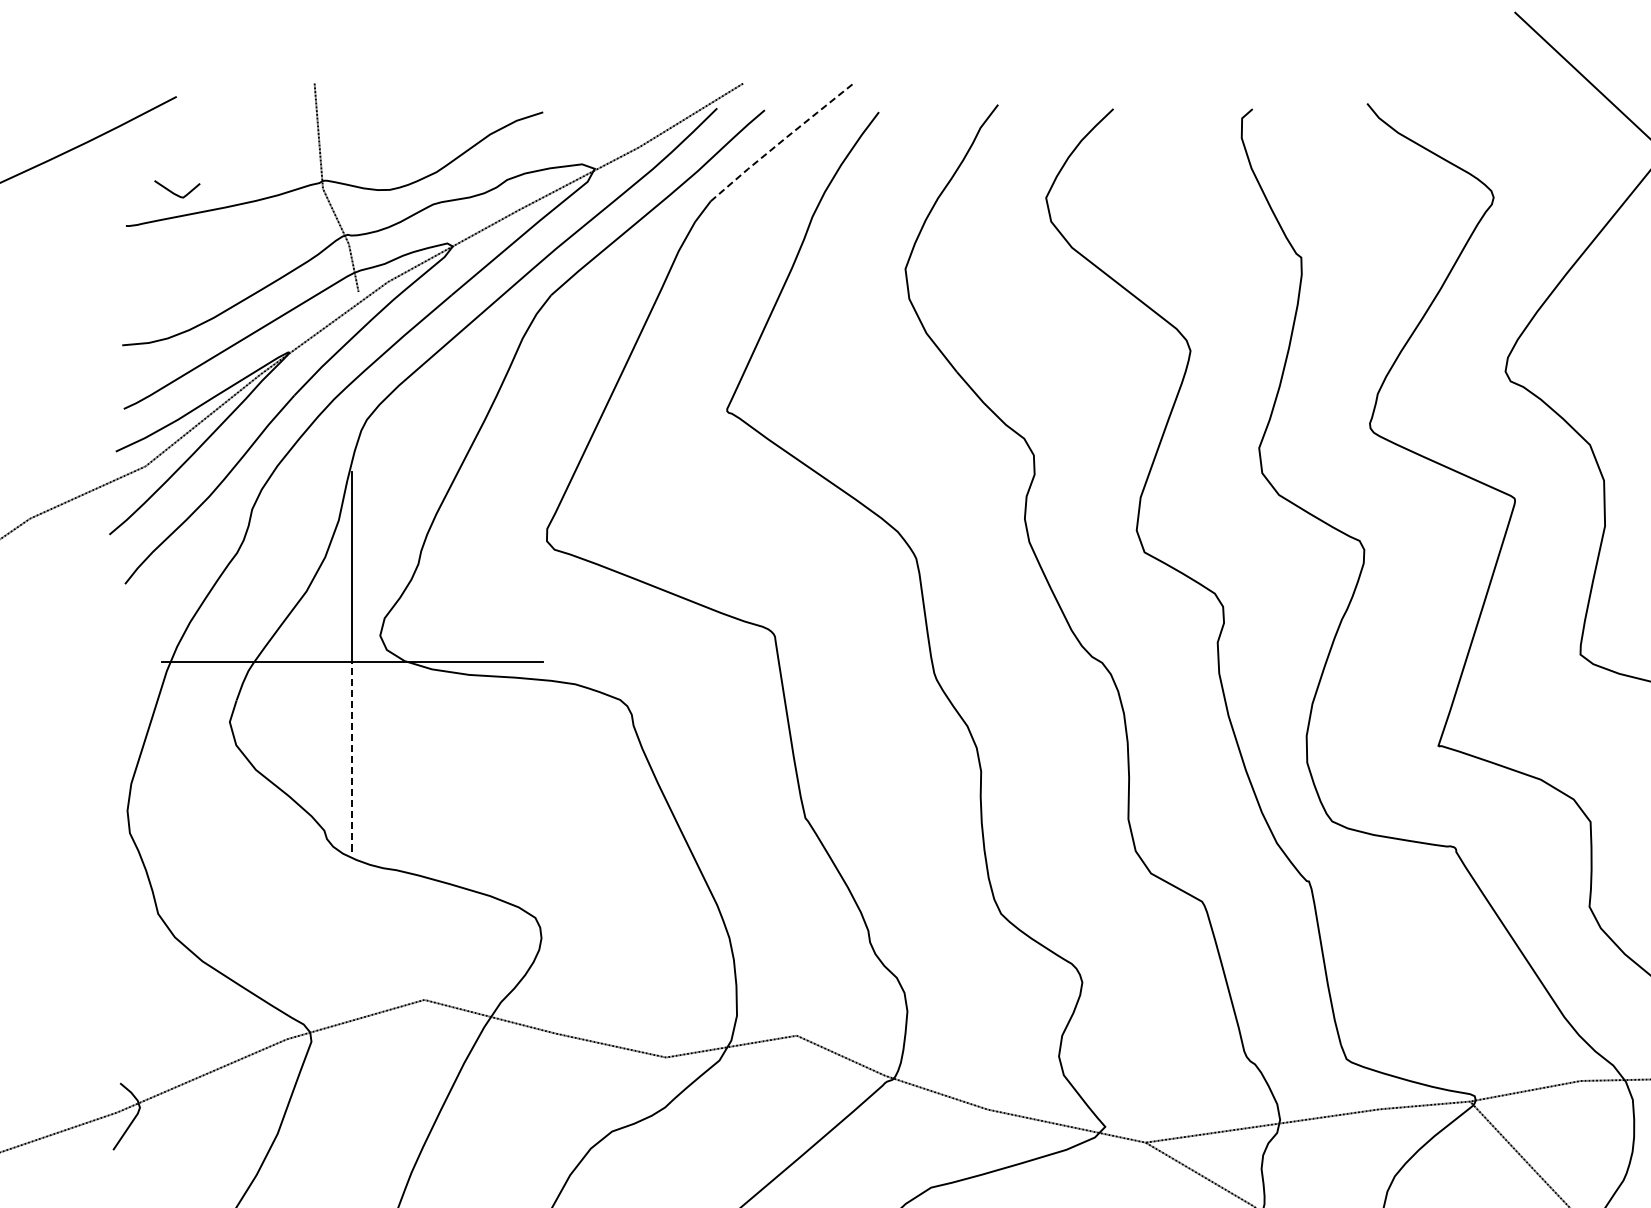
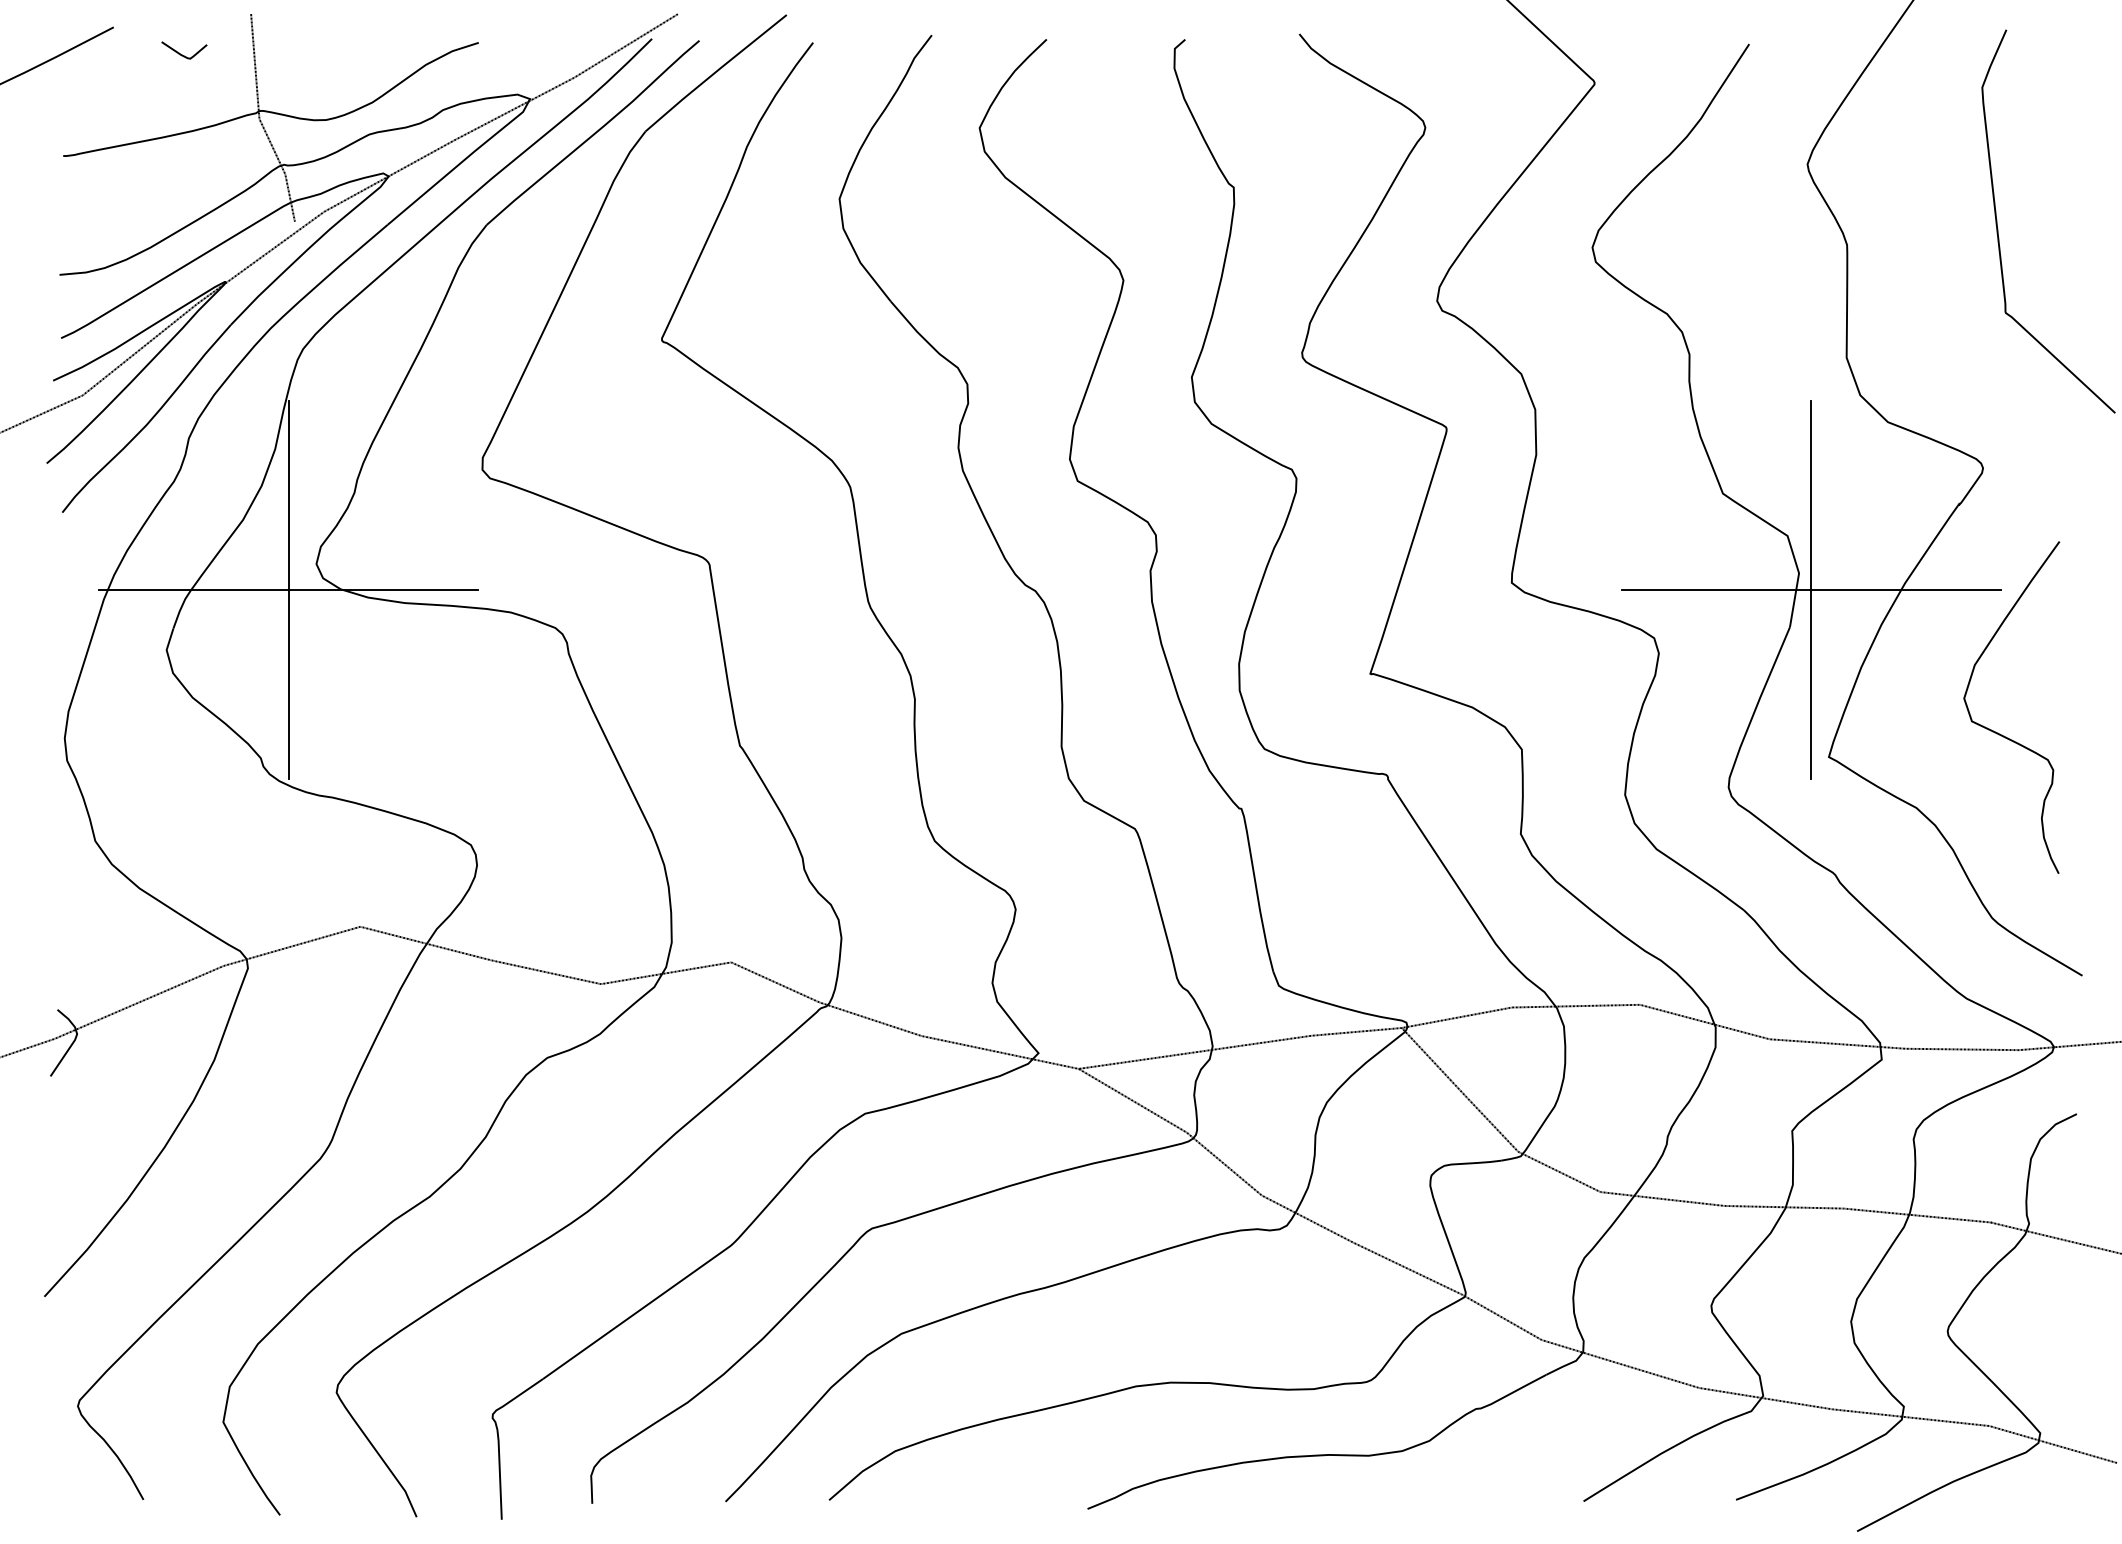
line: (780, 142) -> (715, 72), dashed -> solid
curve: (175, 193) -> (182, 54), moved
line: (352, 756) -> (288, 684), dashed -> solid

